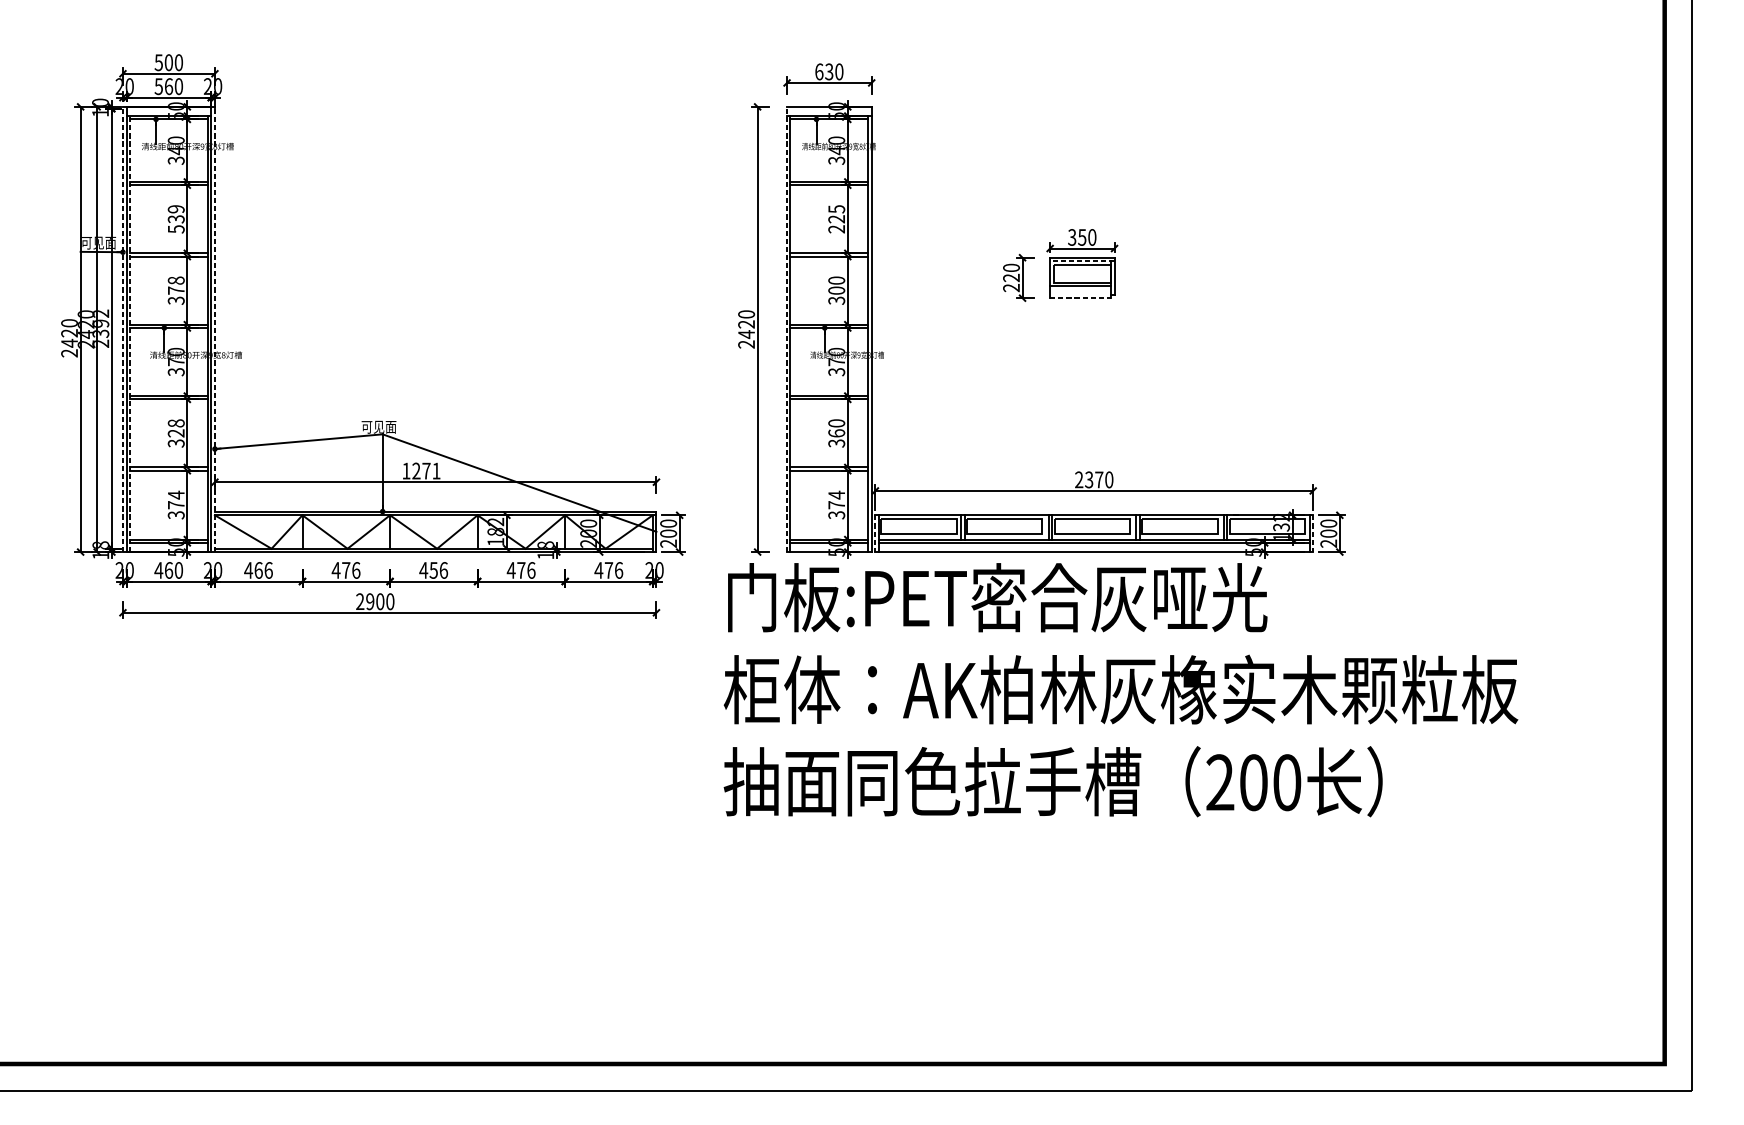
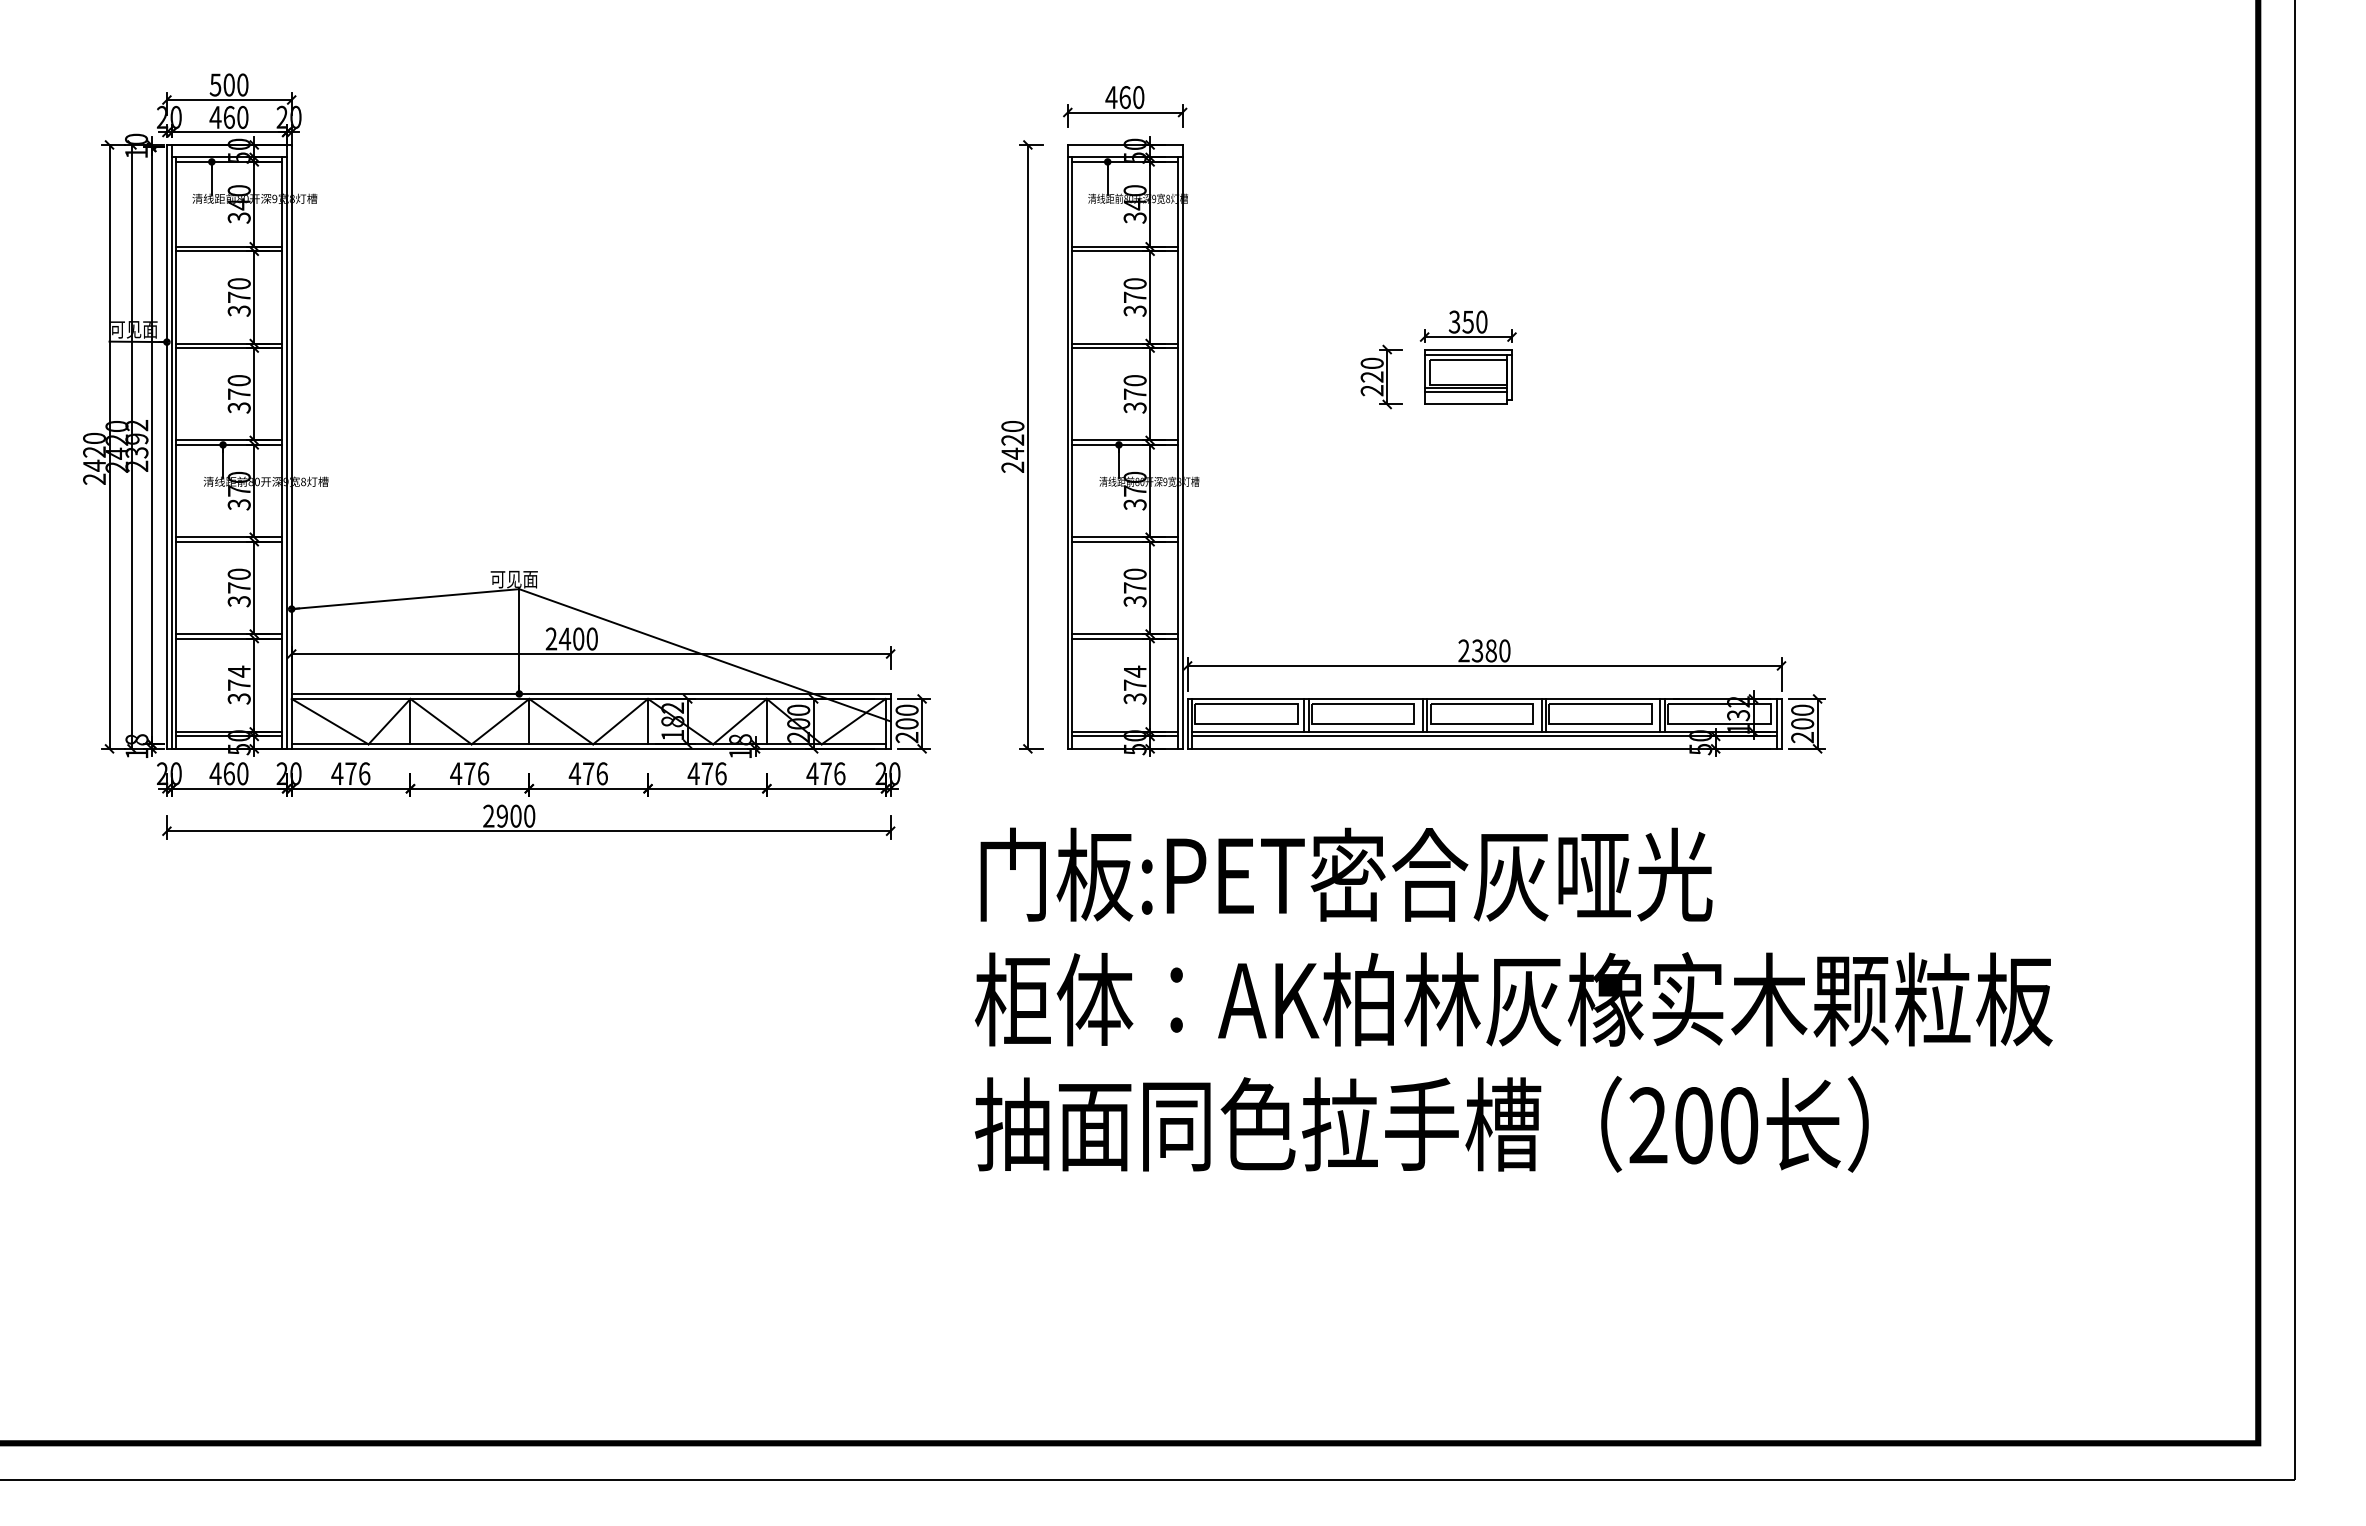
text: (823, 71) -> (1117, 97), 630 -> 460
text: (158, 86) -> (215, 117), 560 -> 460
text: (175, 219) -> (238, 297), 539 -> 370
text: (836, 219) -> (1134, 297), 225 -> 370
line: (1082, 261) -> (1468, 354), dashed -> solid
text: (176, 280) -> (239, 380), 378 -> 370
line: (1080, 289) -> (1465, 392), added
text: (836, 290) -> (1134, 393), 300 -> 370
line: (1080, 298) -> (1466, 404), dashed -> solid
line: (122, 329) -> (166, 446), dashed -> solid
line: (214, 329) -> (291, 446), dashed -> solid
line: (786, 329) -> (1067, 446), dashed -> solid
line: (130, 334) -> (176, 453), dashed -> solid
text: (175, 427) -> (238, 580), 328 -> 370
text: (836, 433) -> (1134, 587), 360 -> 370
text: (421, 470) -> (571, 638), 1271 -> 2400
text: (1098, 479) -> (1490, 650), 2370 -> 2380
line: (875, 533) -> (1187, 723), dashed -> solid
line: (1313, 533) -> (1781, 723), dashed -> solid
text: (258, 570) -> (350, 773), 466 -> 476
text: (433, 570) -> (588, 773), 456 -> 476
text: (1120, 689) -> (1513, 999), moved

